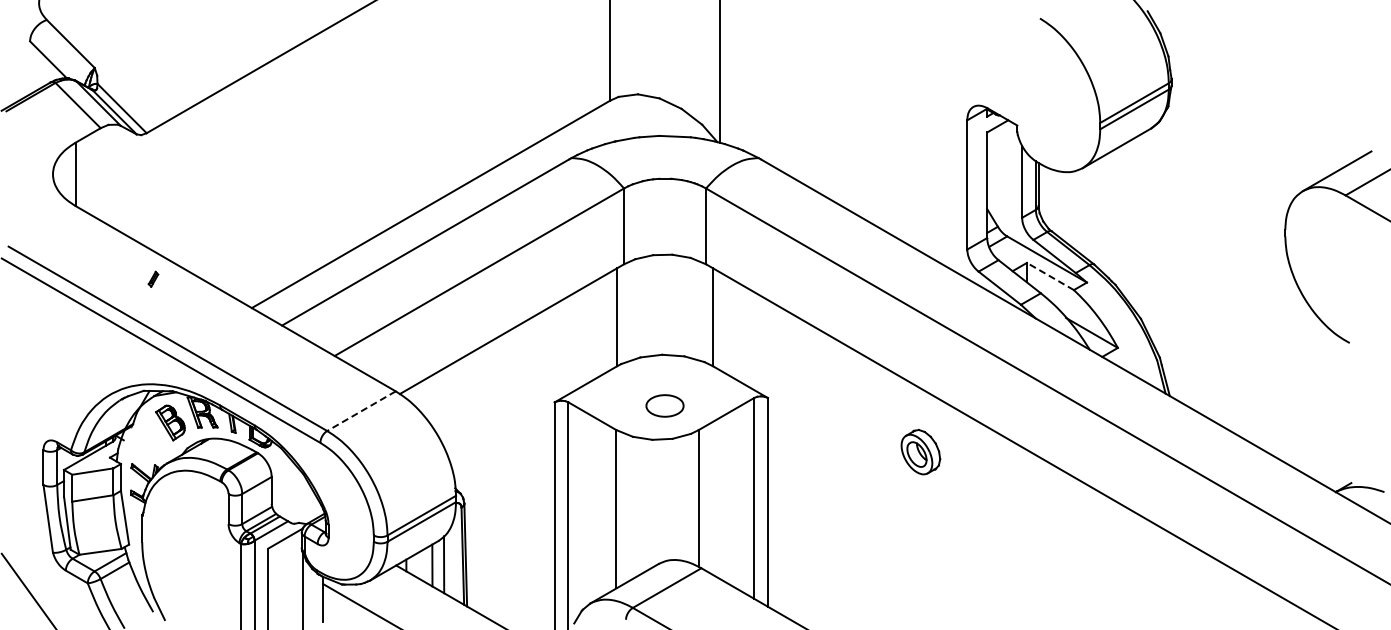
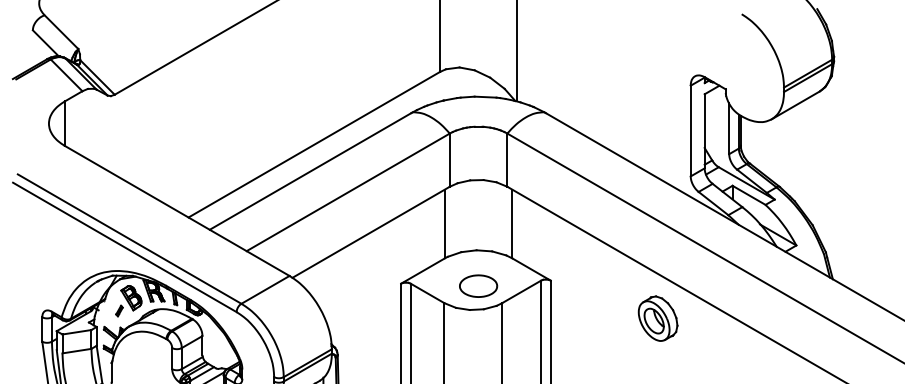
line: (1050, 276) -> (749, 195), dashed -> solid
part: (153, 278) -> (119, 310), moved
part: (664, 405) -> (478, 285), size x1.43
line: (361, 411) -> (265, 290), dashed -> solid
part: (920, 451) -> (657, 318), size x1.43

